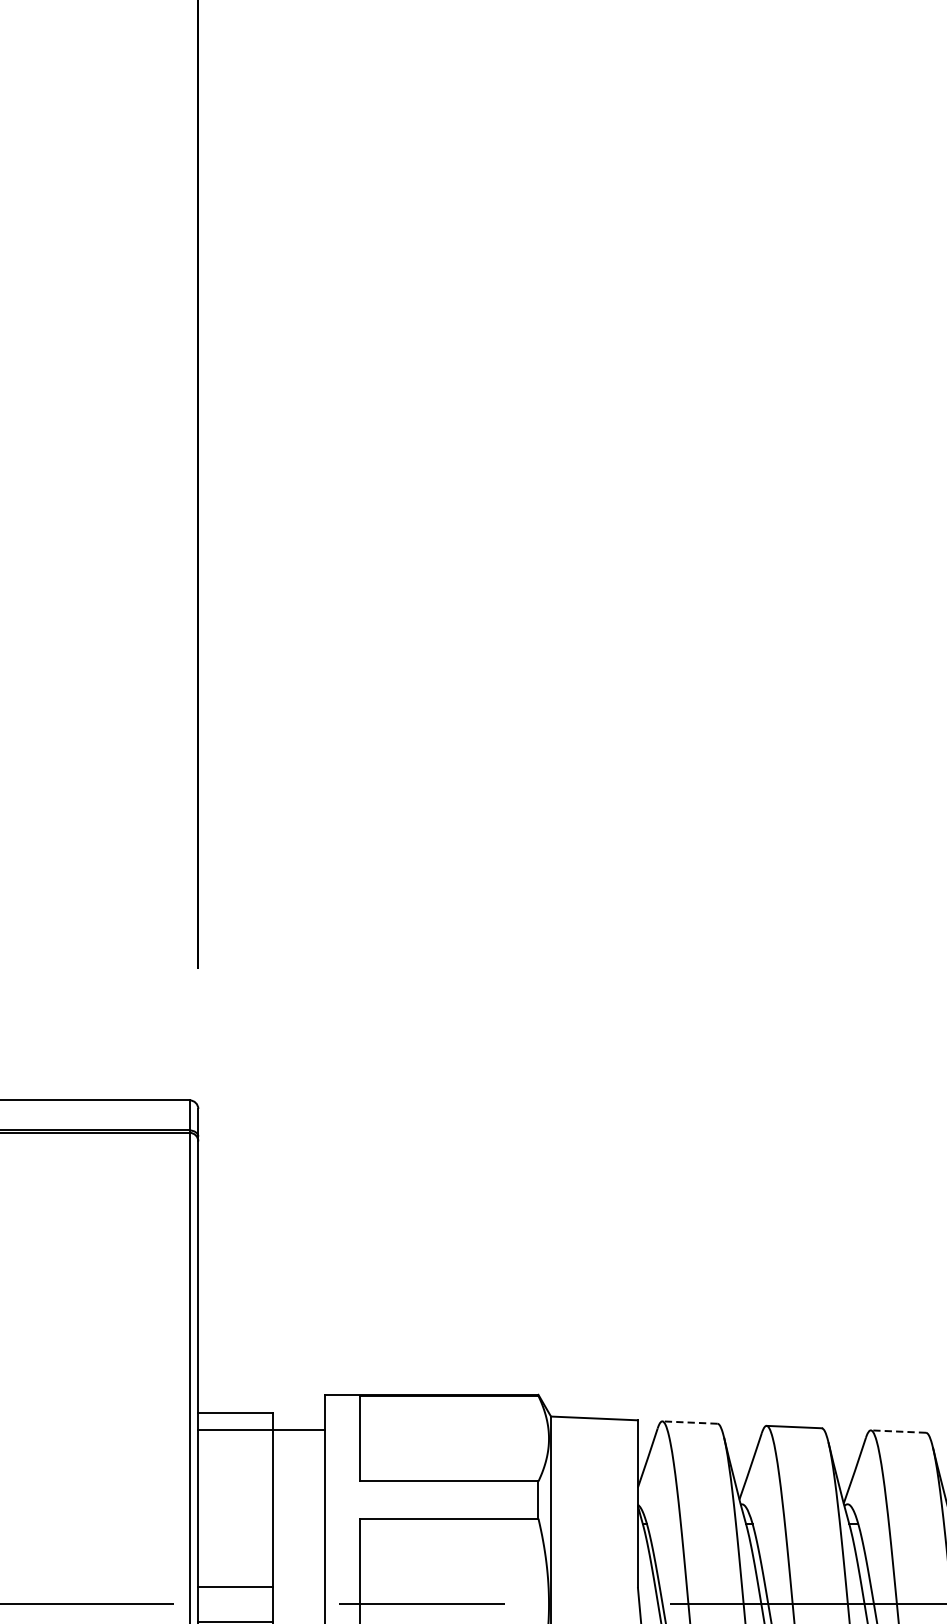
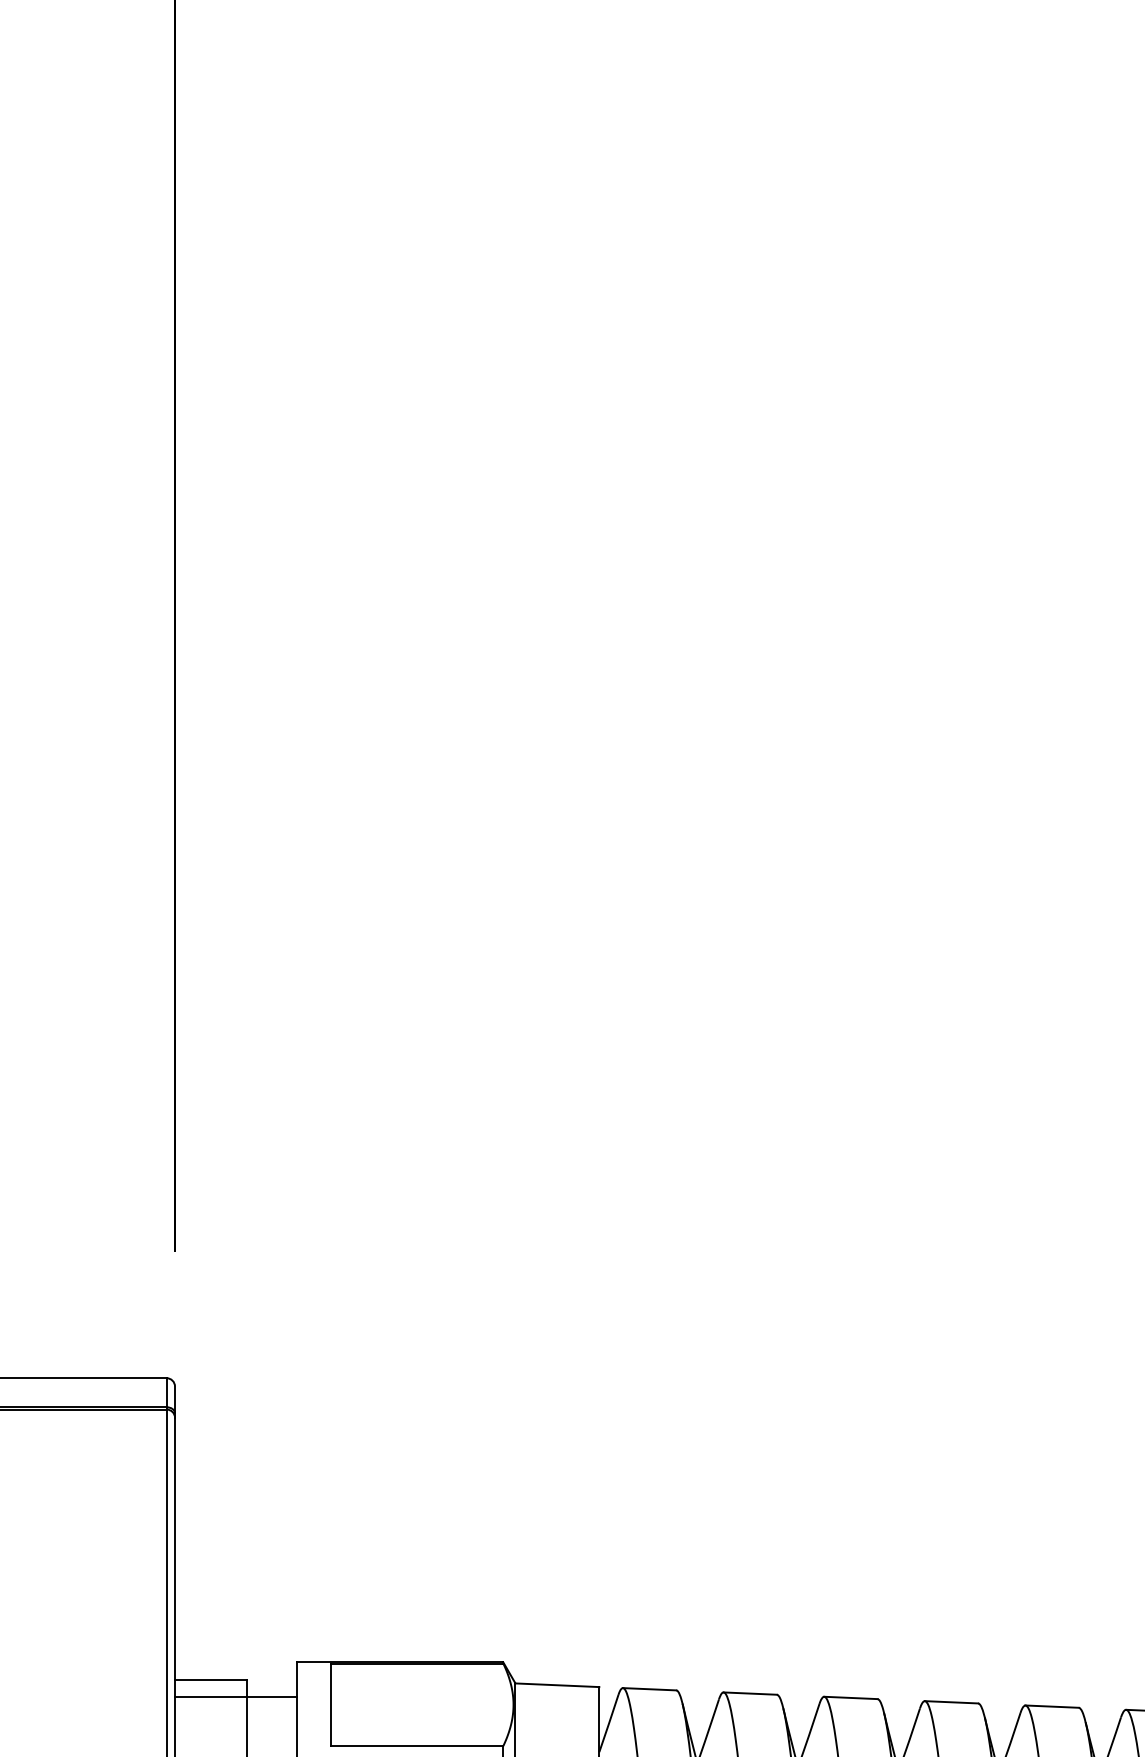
line: (689, 1422) -> (649, 1689), dashed -> solid
line: (898, 1431) -> (850, 1697), dashed -> solid

